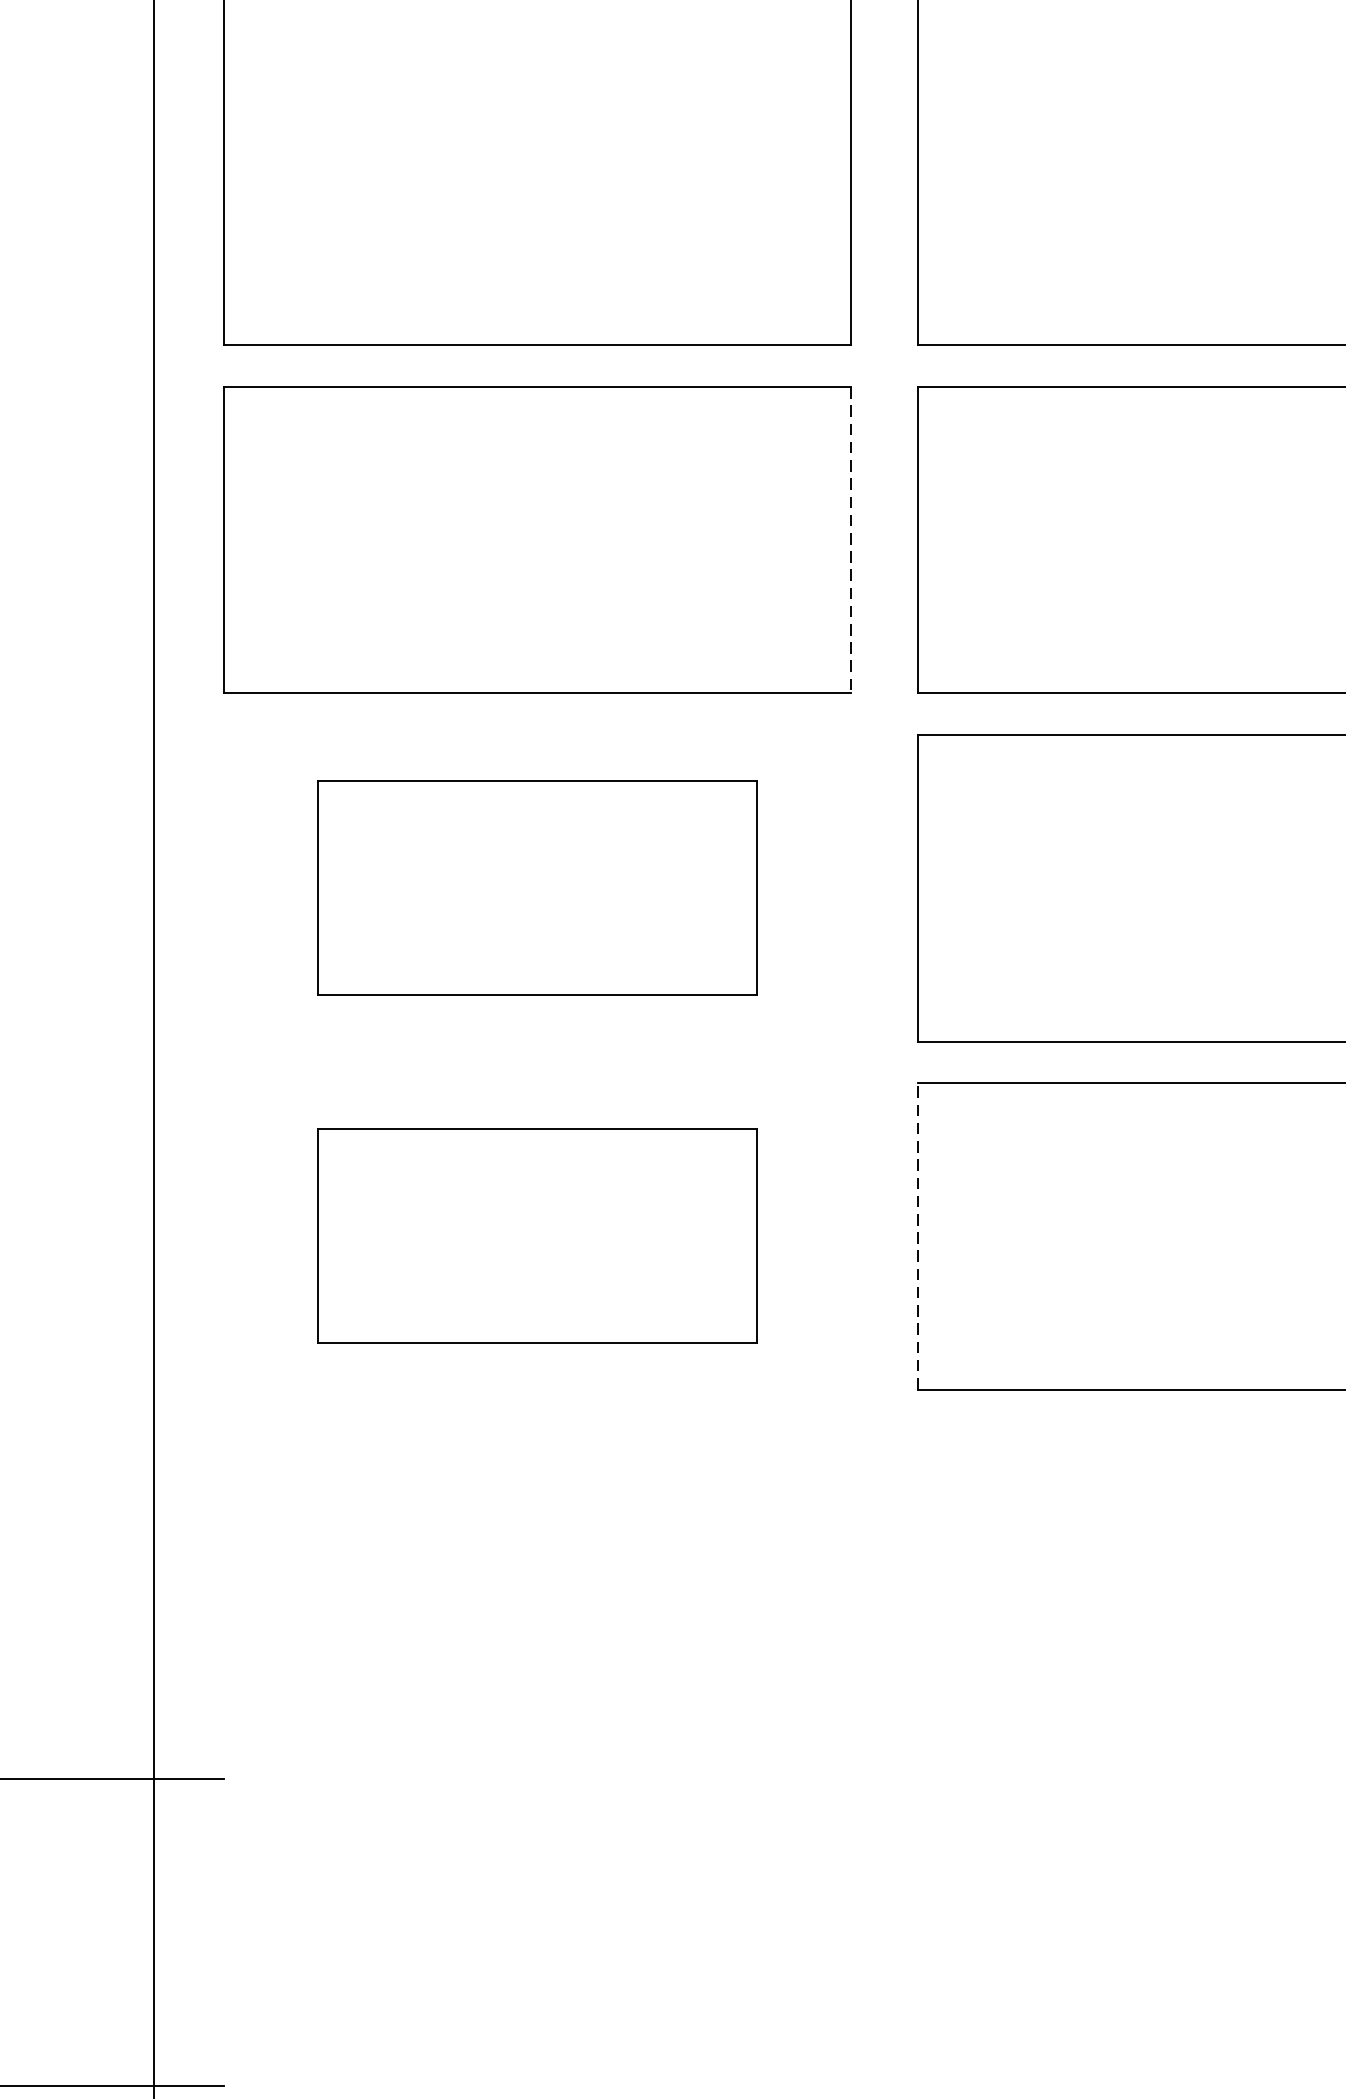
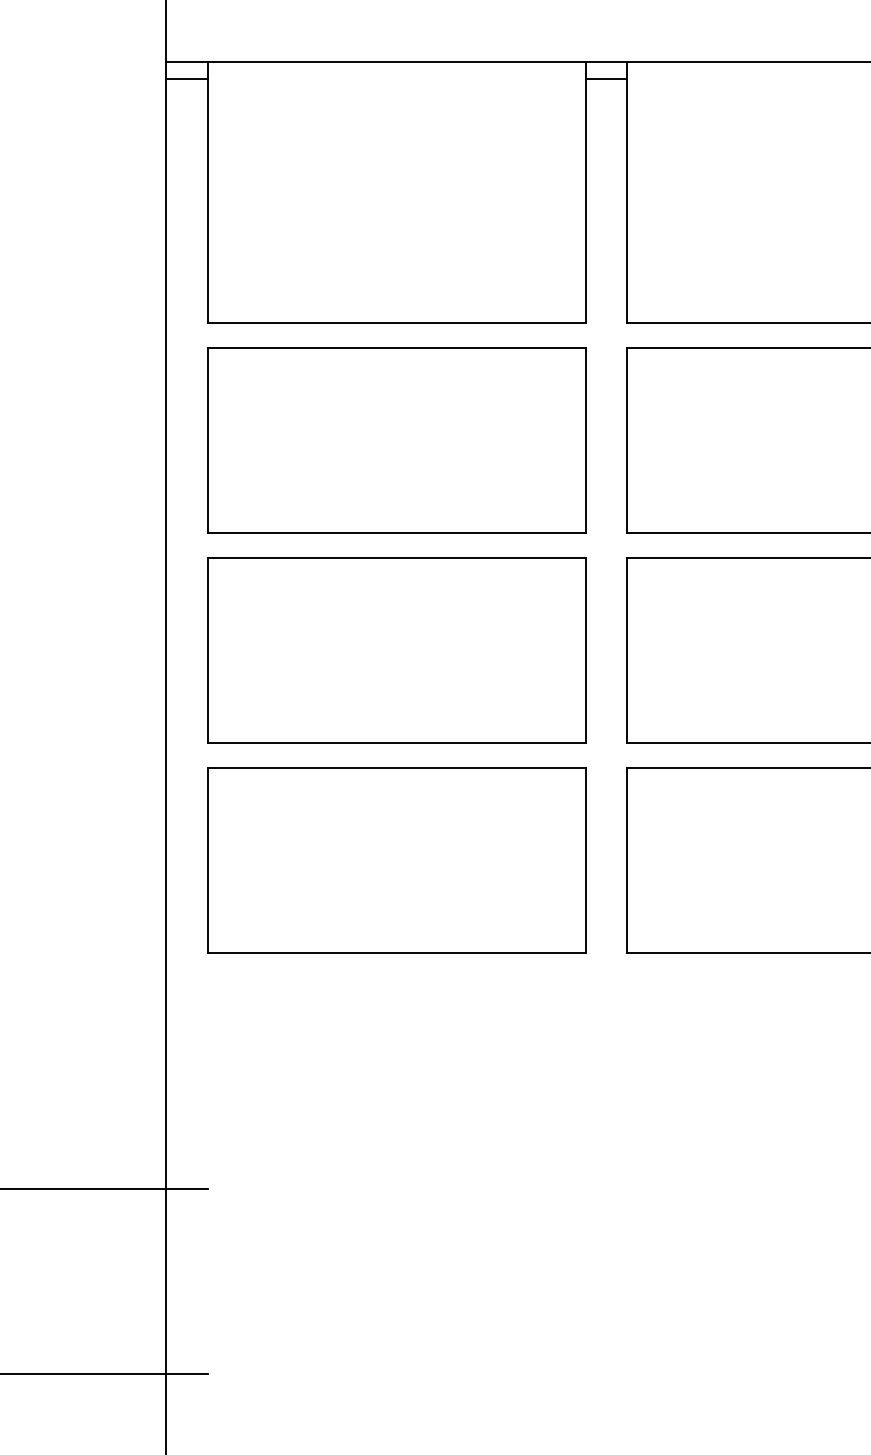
line: (850, 541) -> (585, 441), dashed -> solid
part: (537, 887) -> (396, 650), size x1.43
part: (537, 1235) -> (396, 860), size x1.43
line: (918, 1235) -> (626, 860), dashed -> solid

